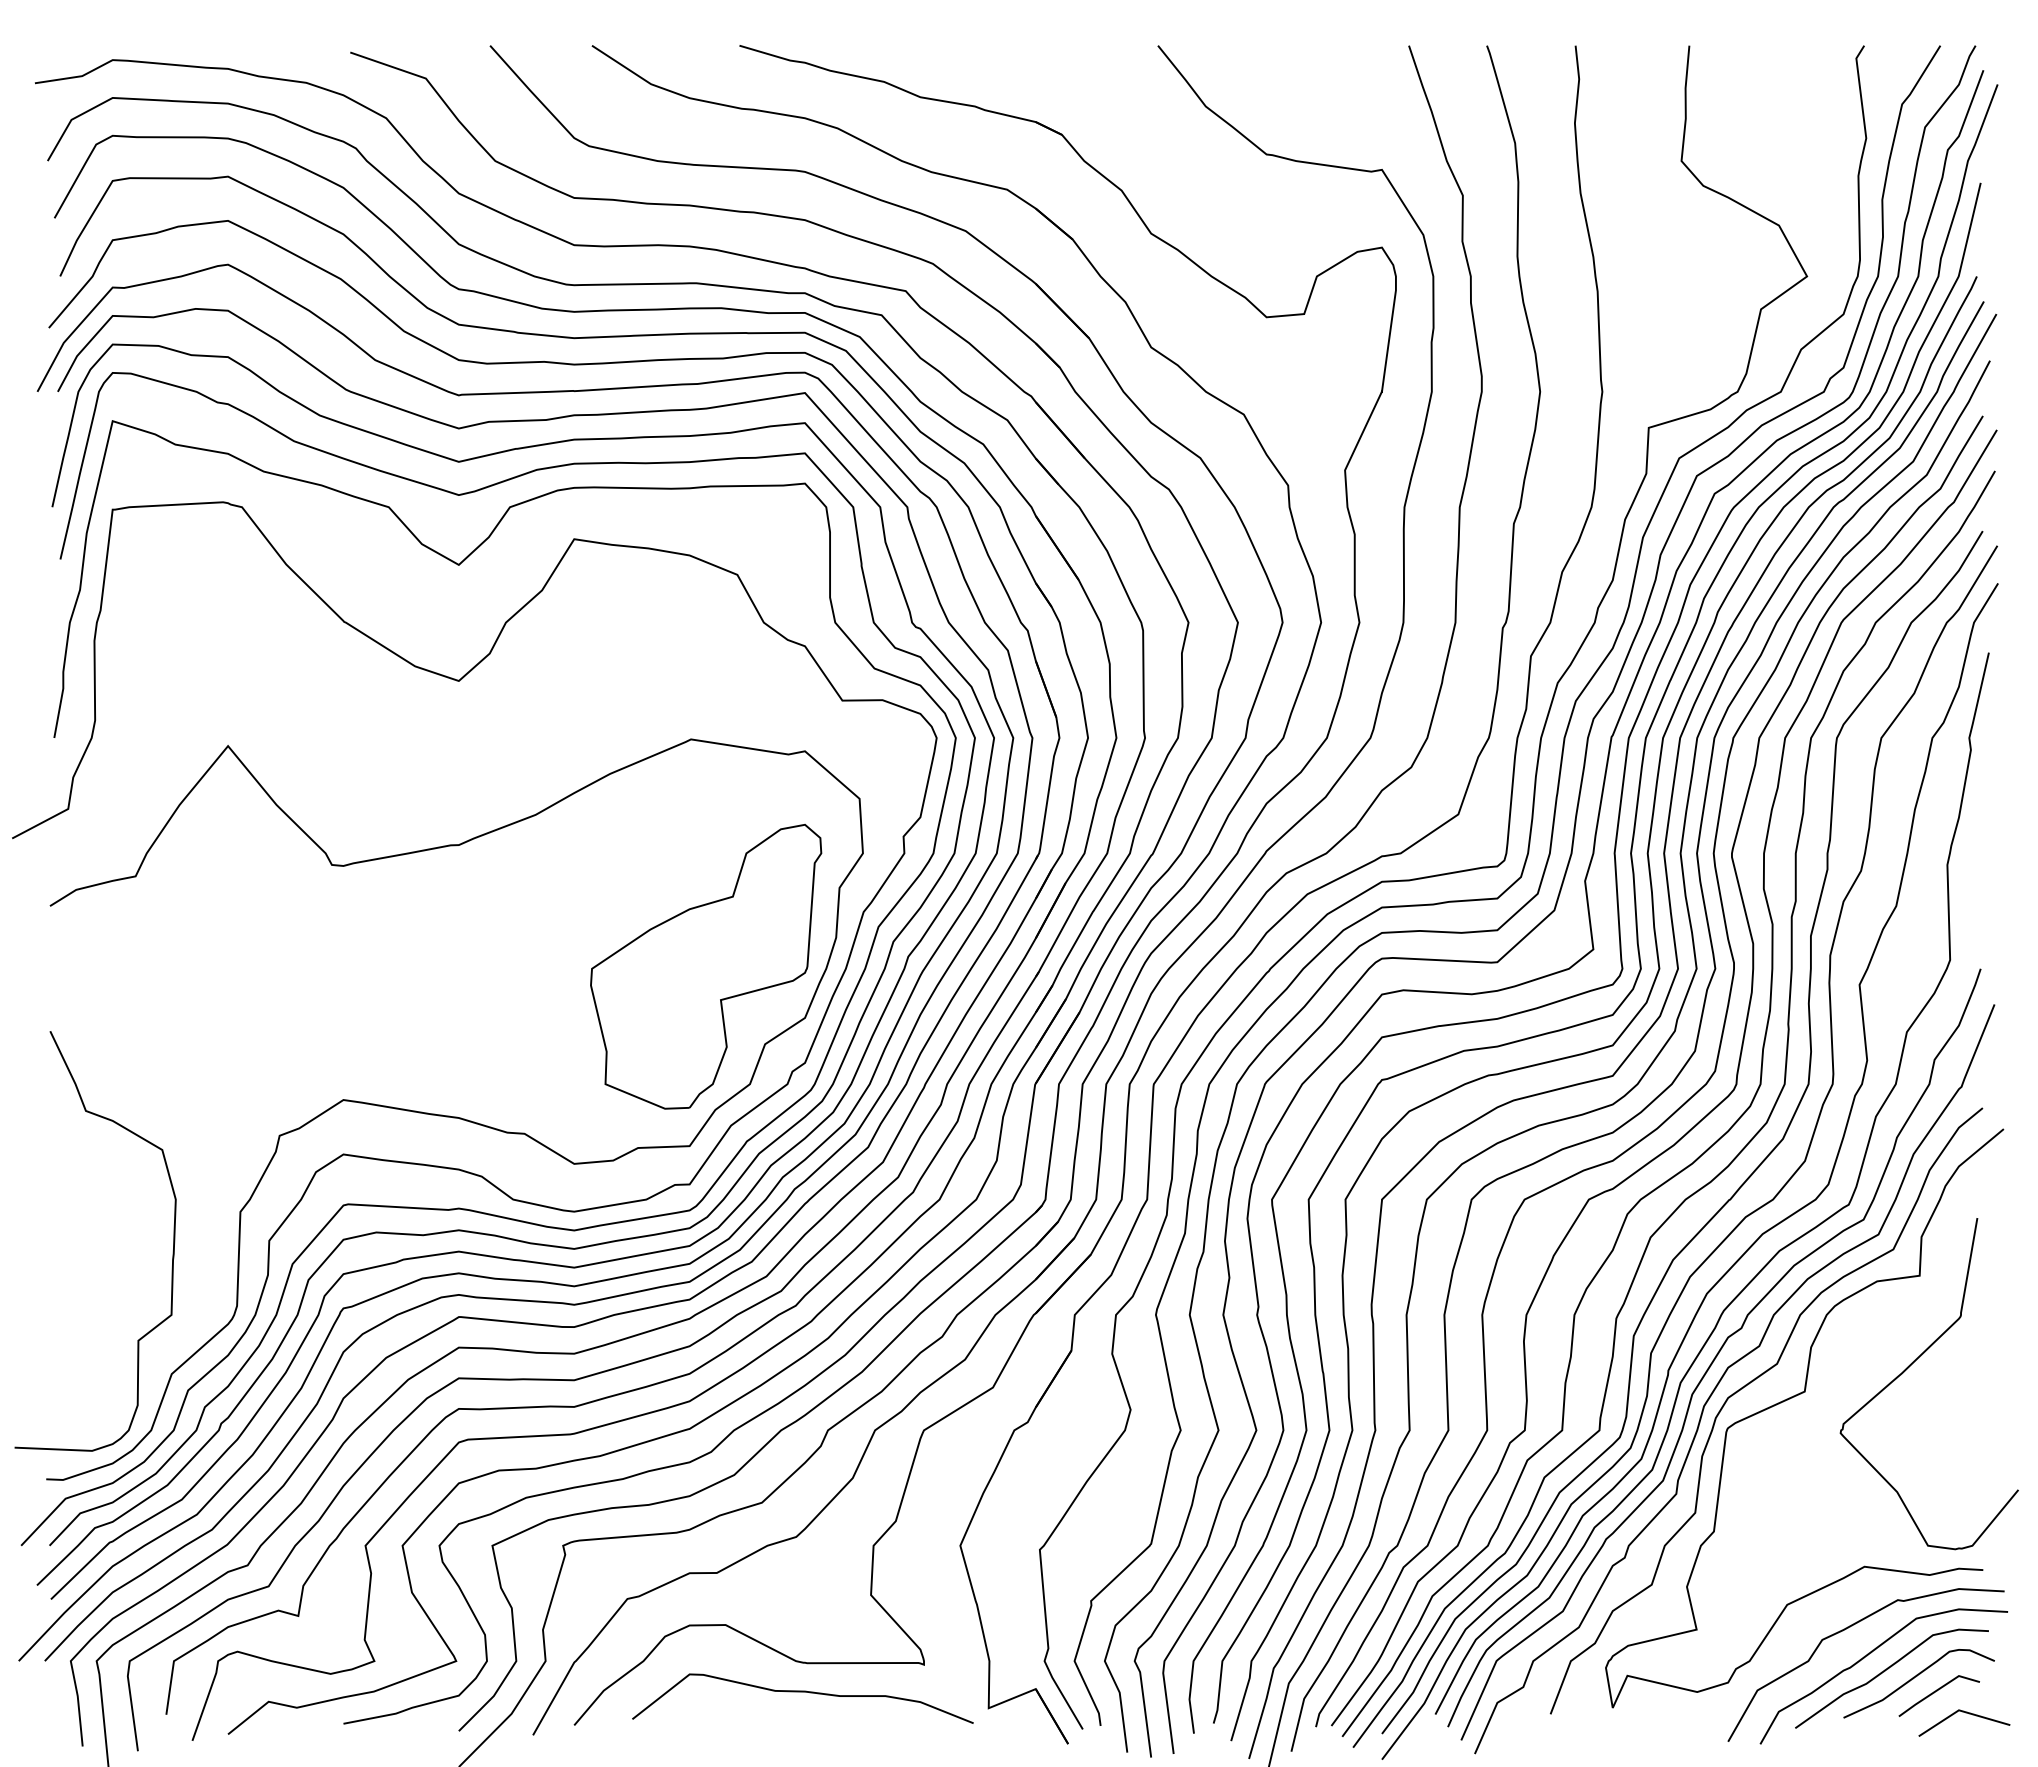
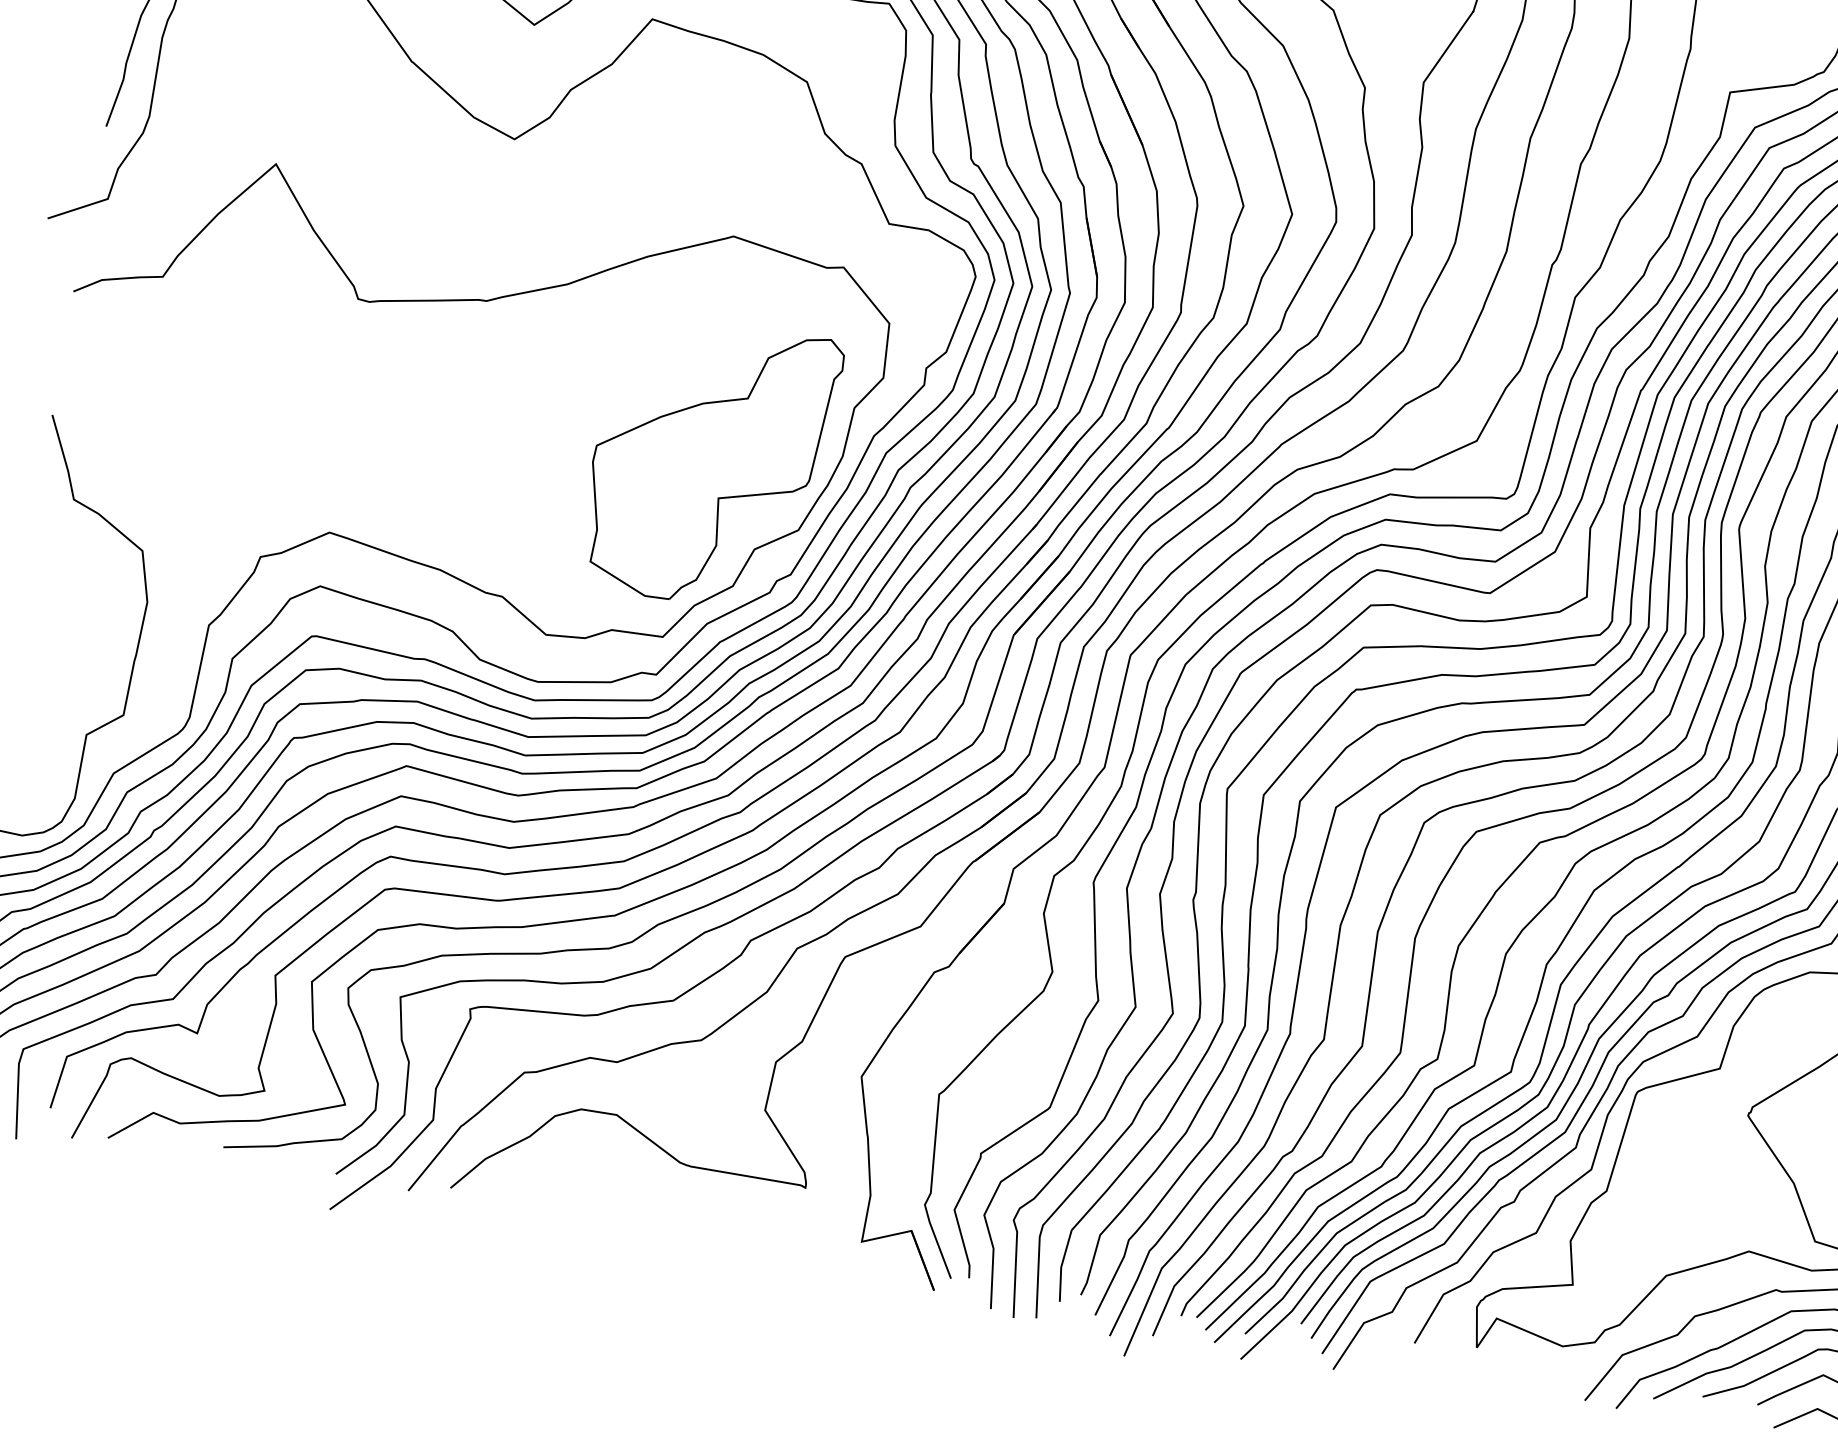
curve: (802, 1692) -> (681, 1194), removed

